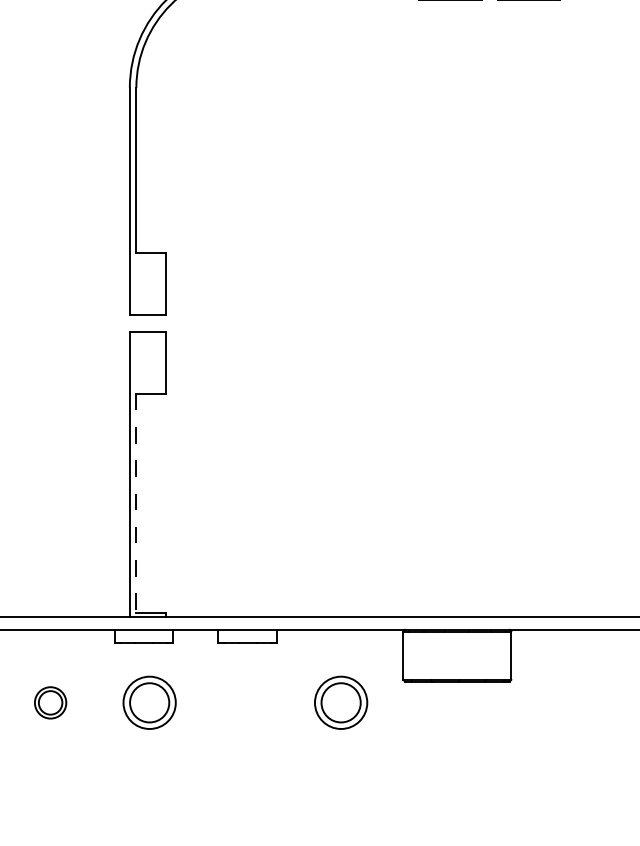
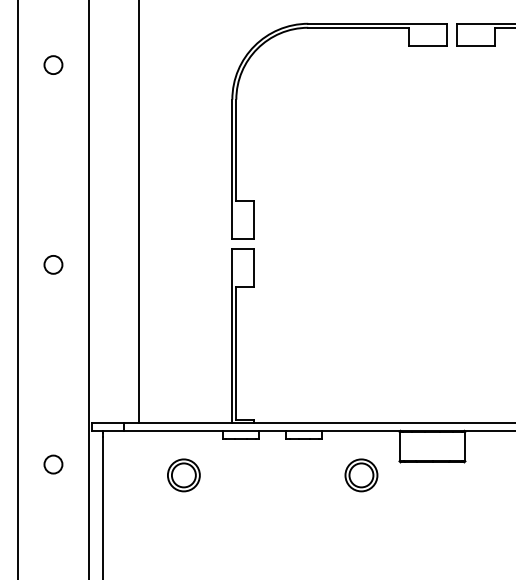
line: (136, 503) -> (236, 353), dashed -> solid
part: (49, 702) -> (183, 475), size x1.67
part: (149, 702) -> (244, 475), removed

